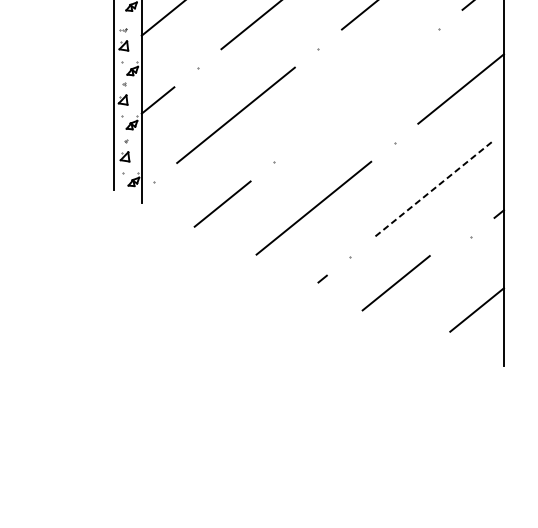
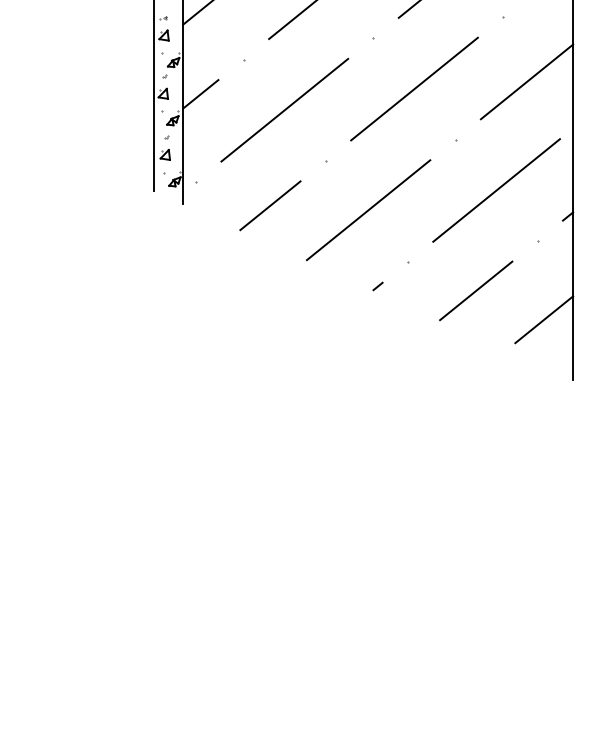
line: (356, 95) -> (414, 88), added
line: (432, 189) -> (496, 190), dashed -> solid
line: (396, 282) -> (476, 290), moved

